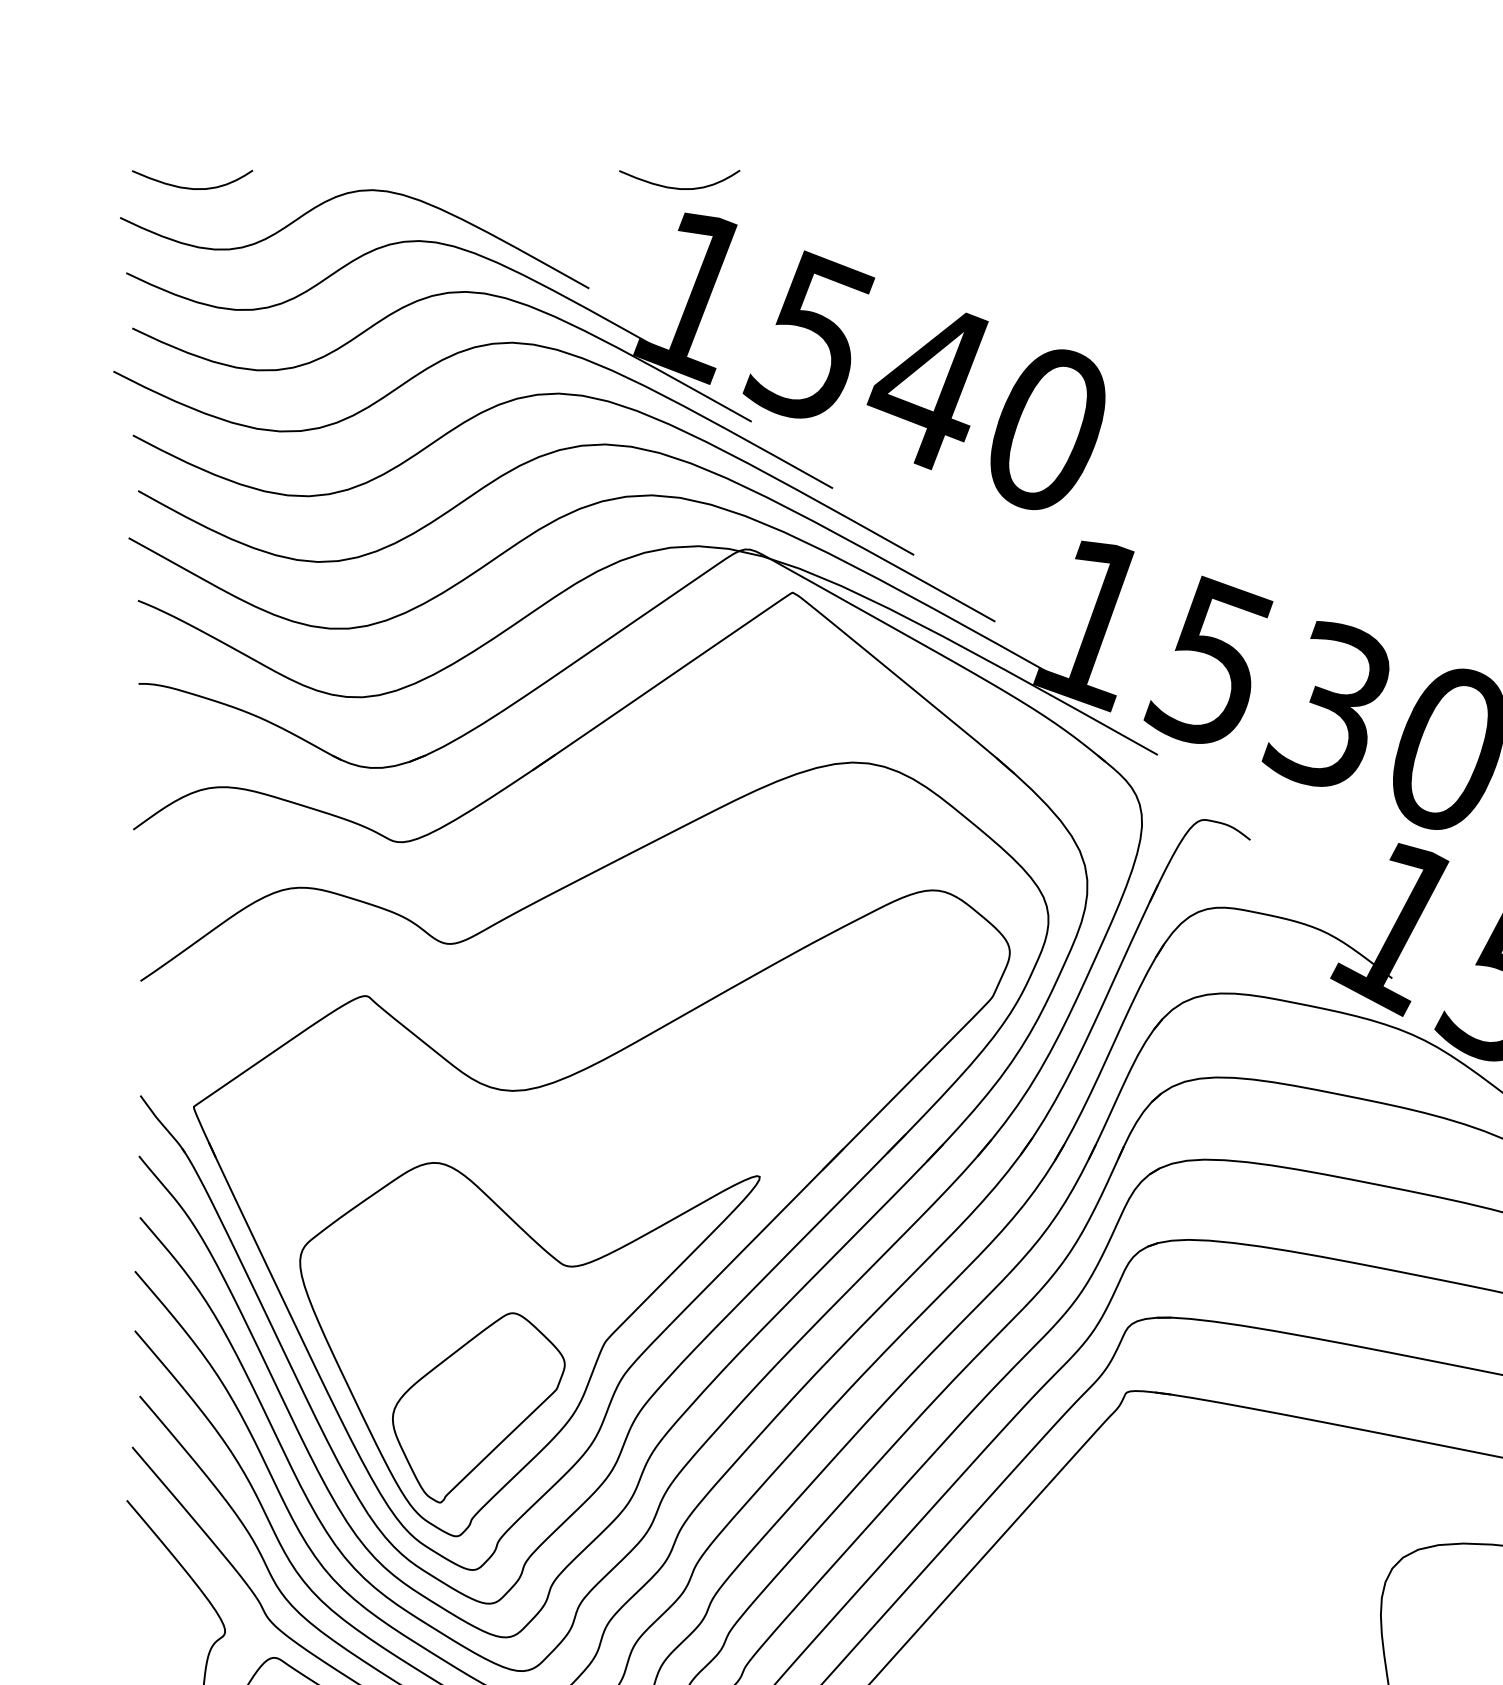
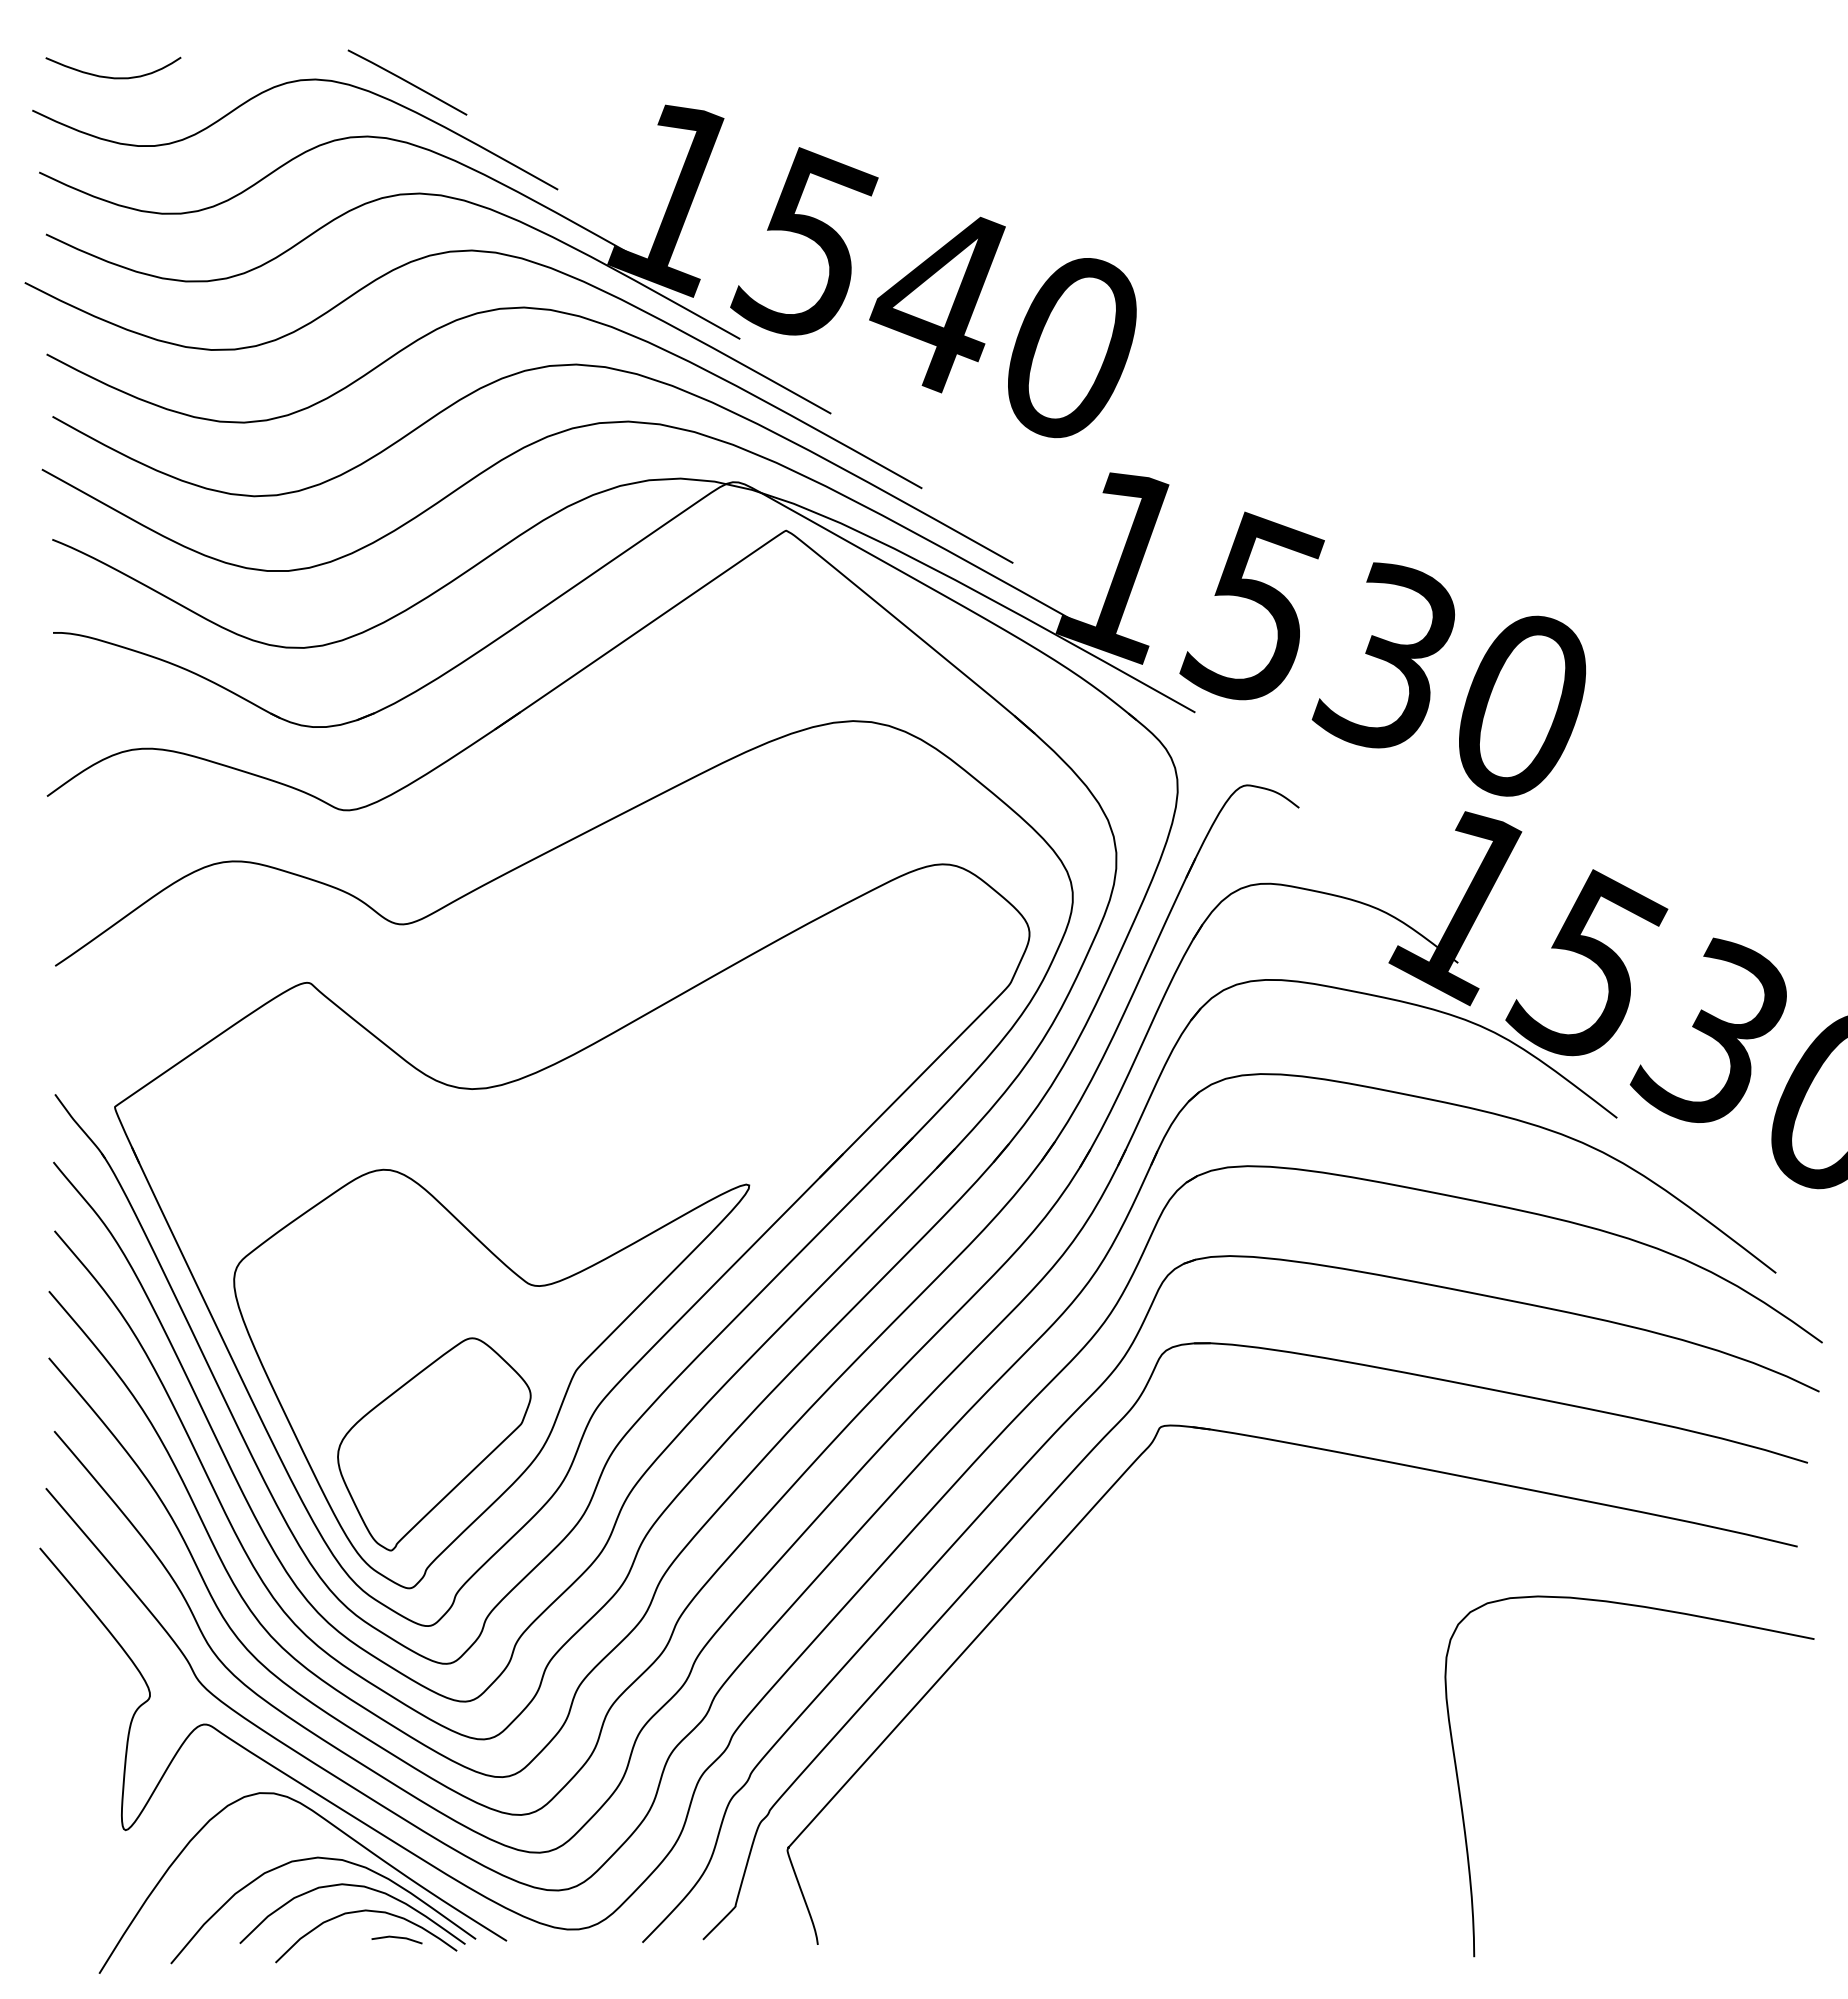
curve: (677, 187) -> (656, 76), removed
line: (454, 192) -> (407, 82), added

